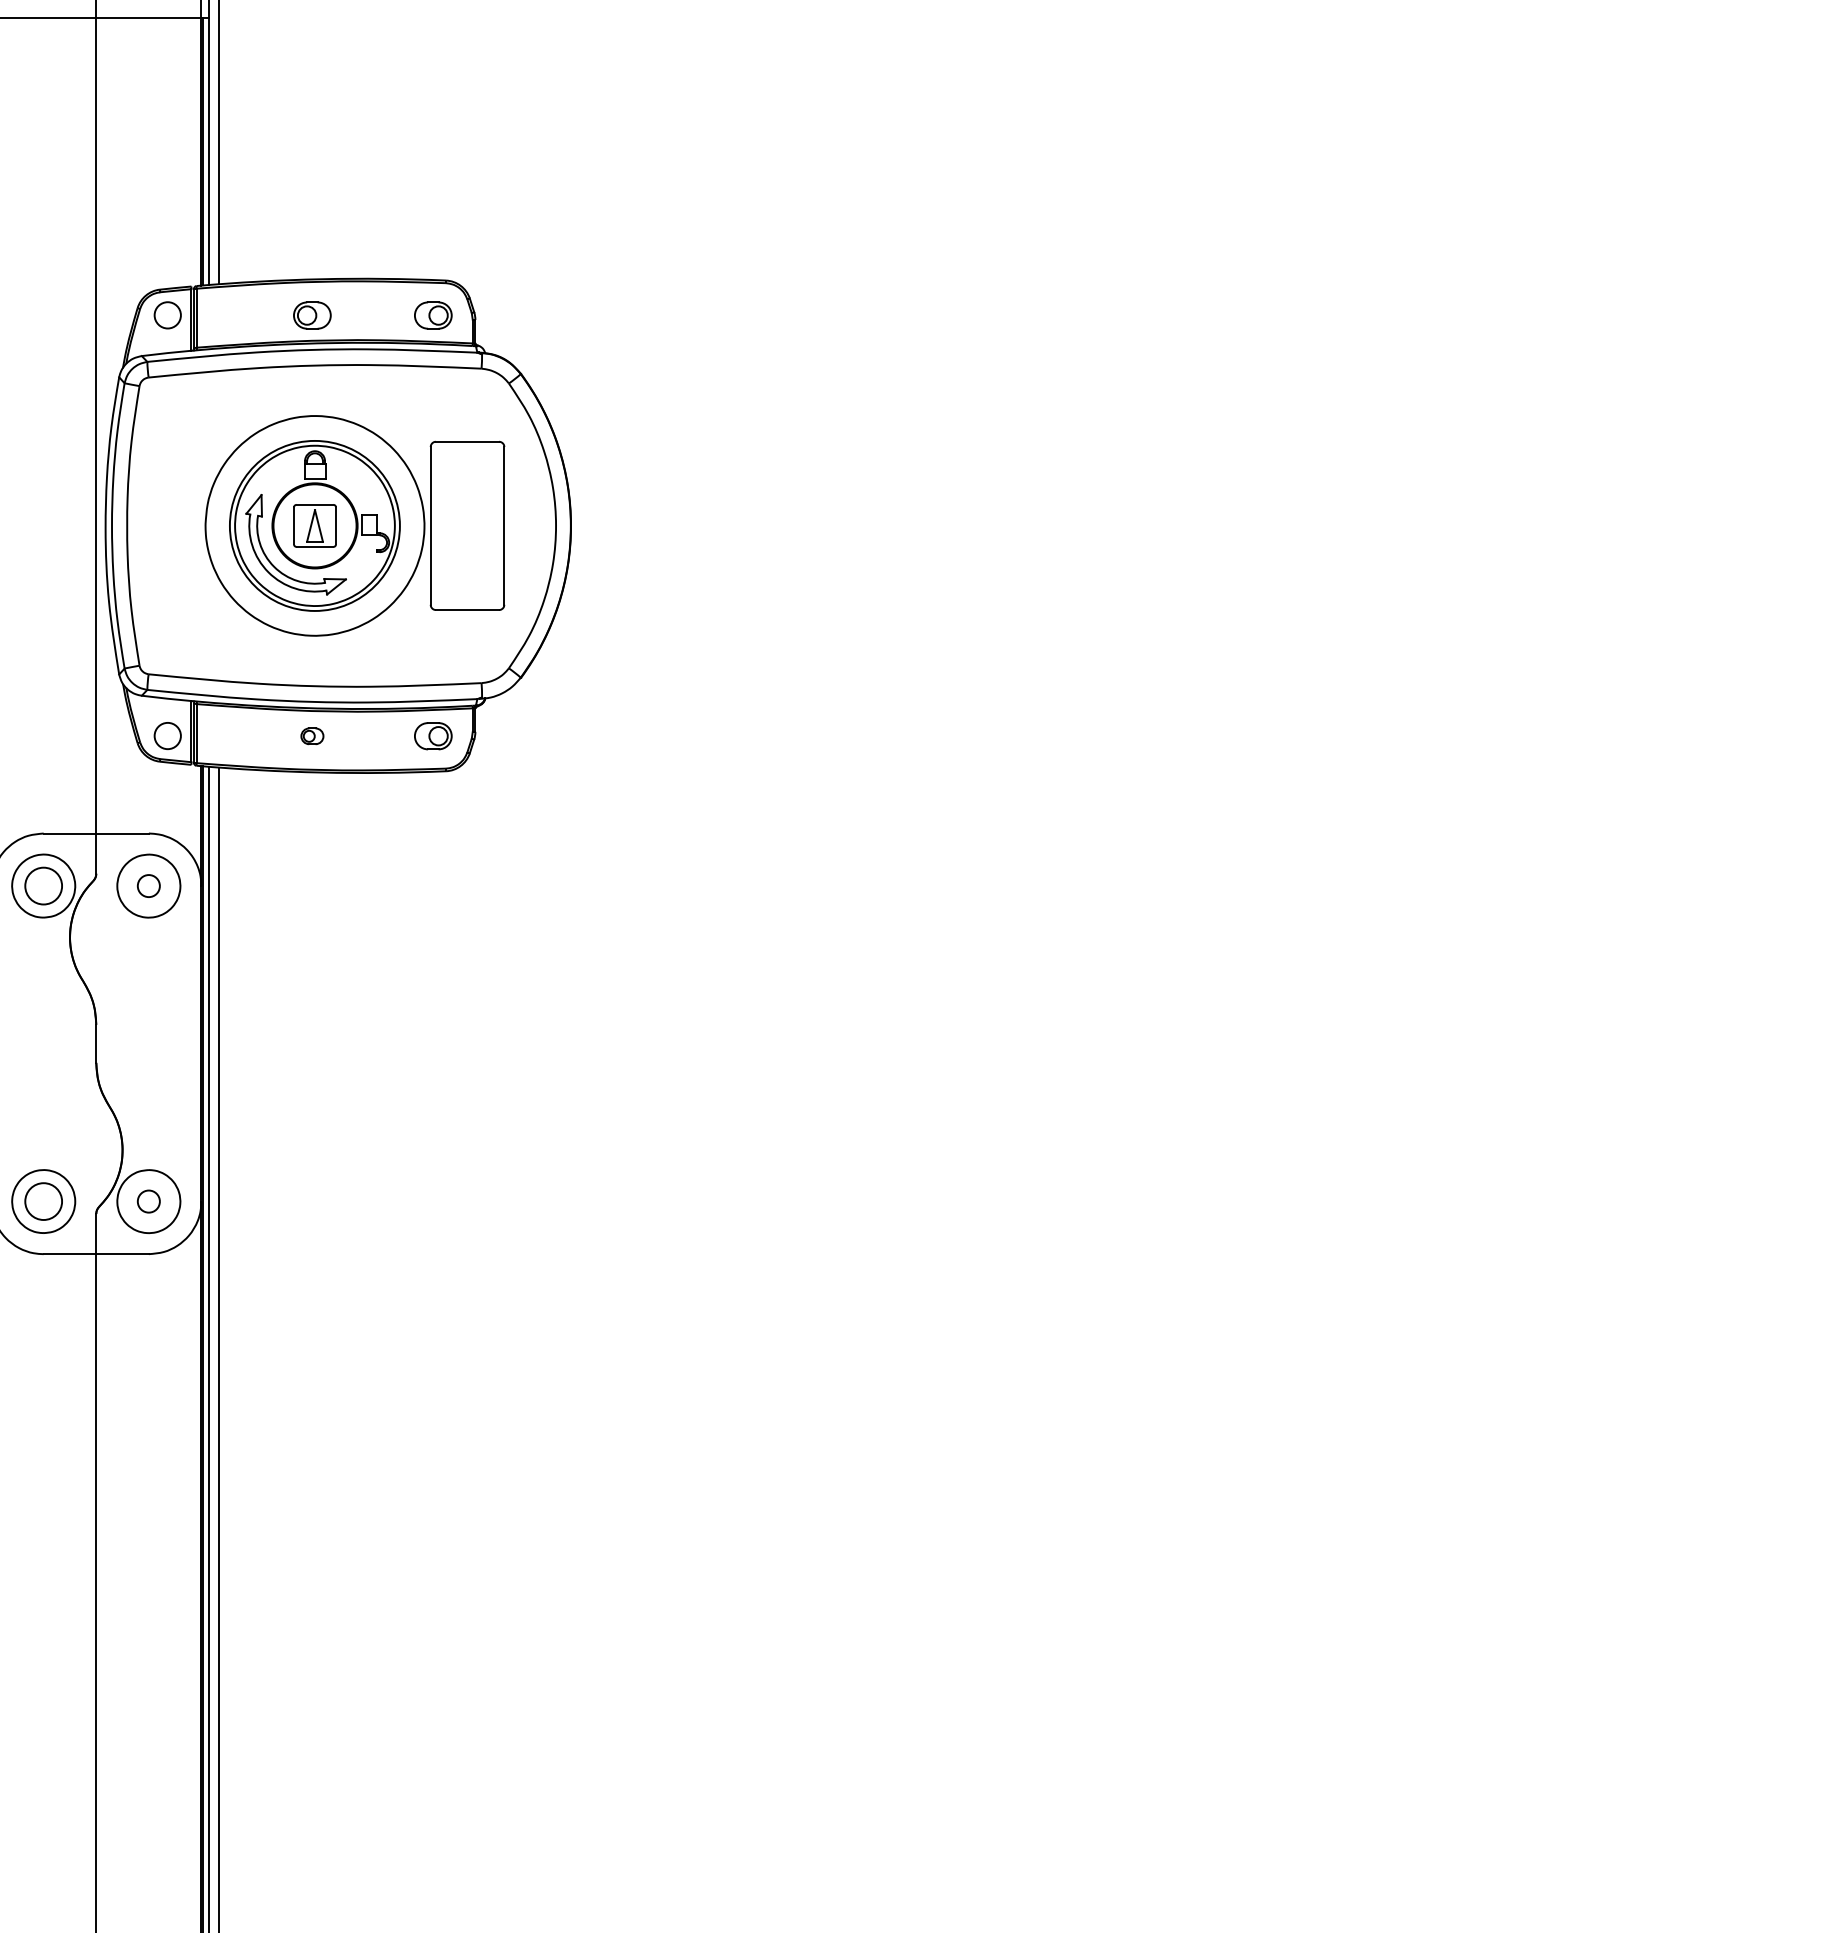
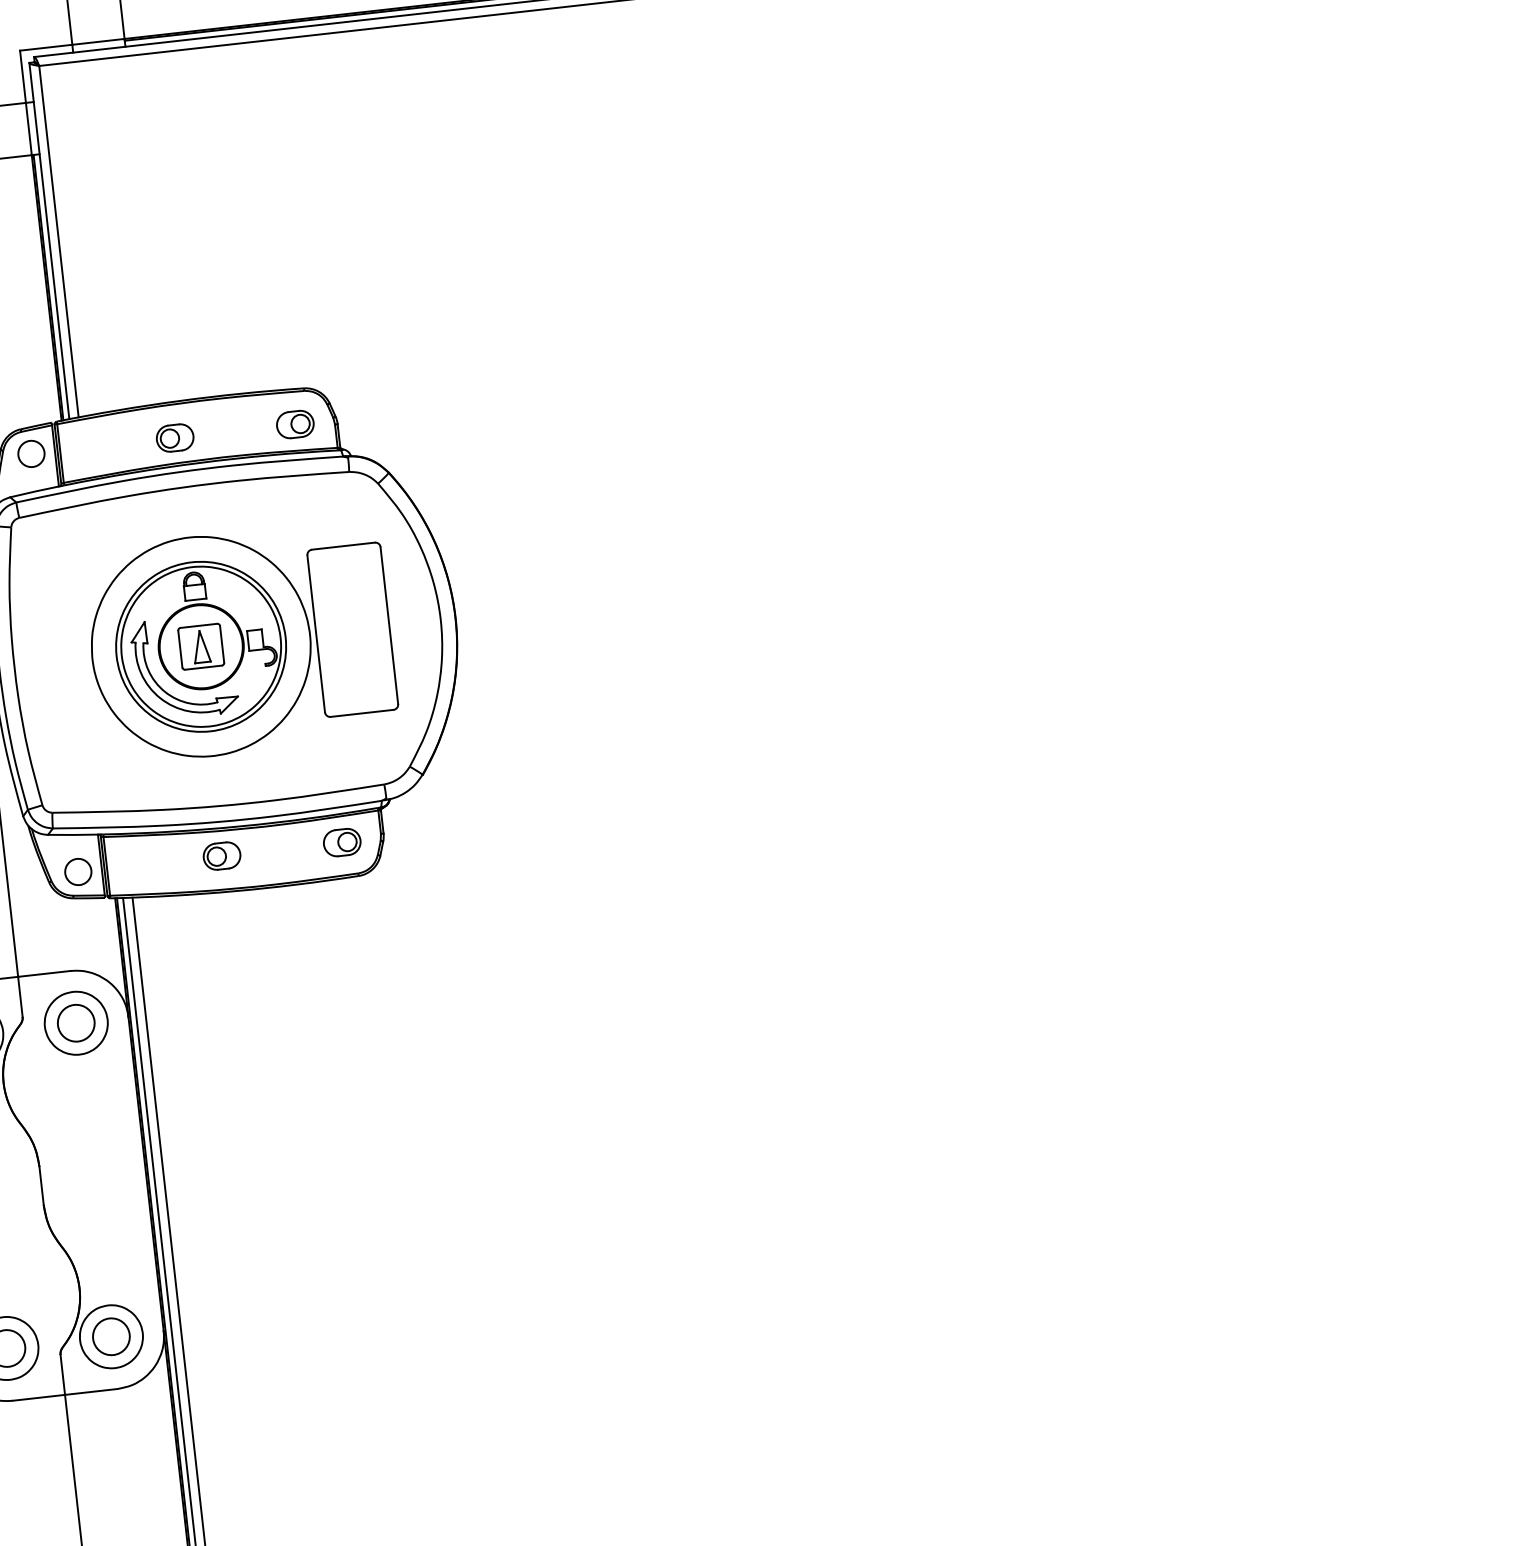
part: (312, 736) -> (222, 856), size x1.67
circle: (148, 885) -> (75, 1022), size x1.67
circle: (148, 1201) -> (111, 1336), size x1.67

